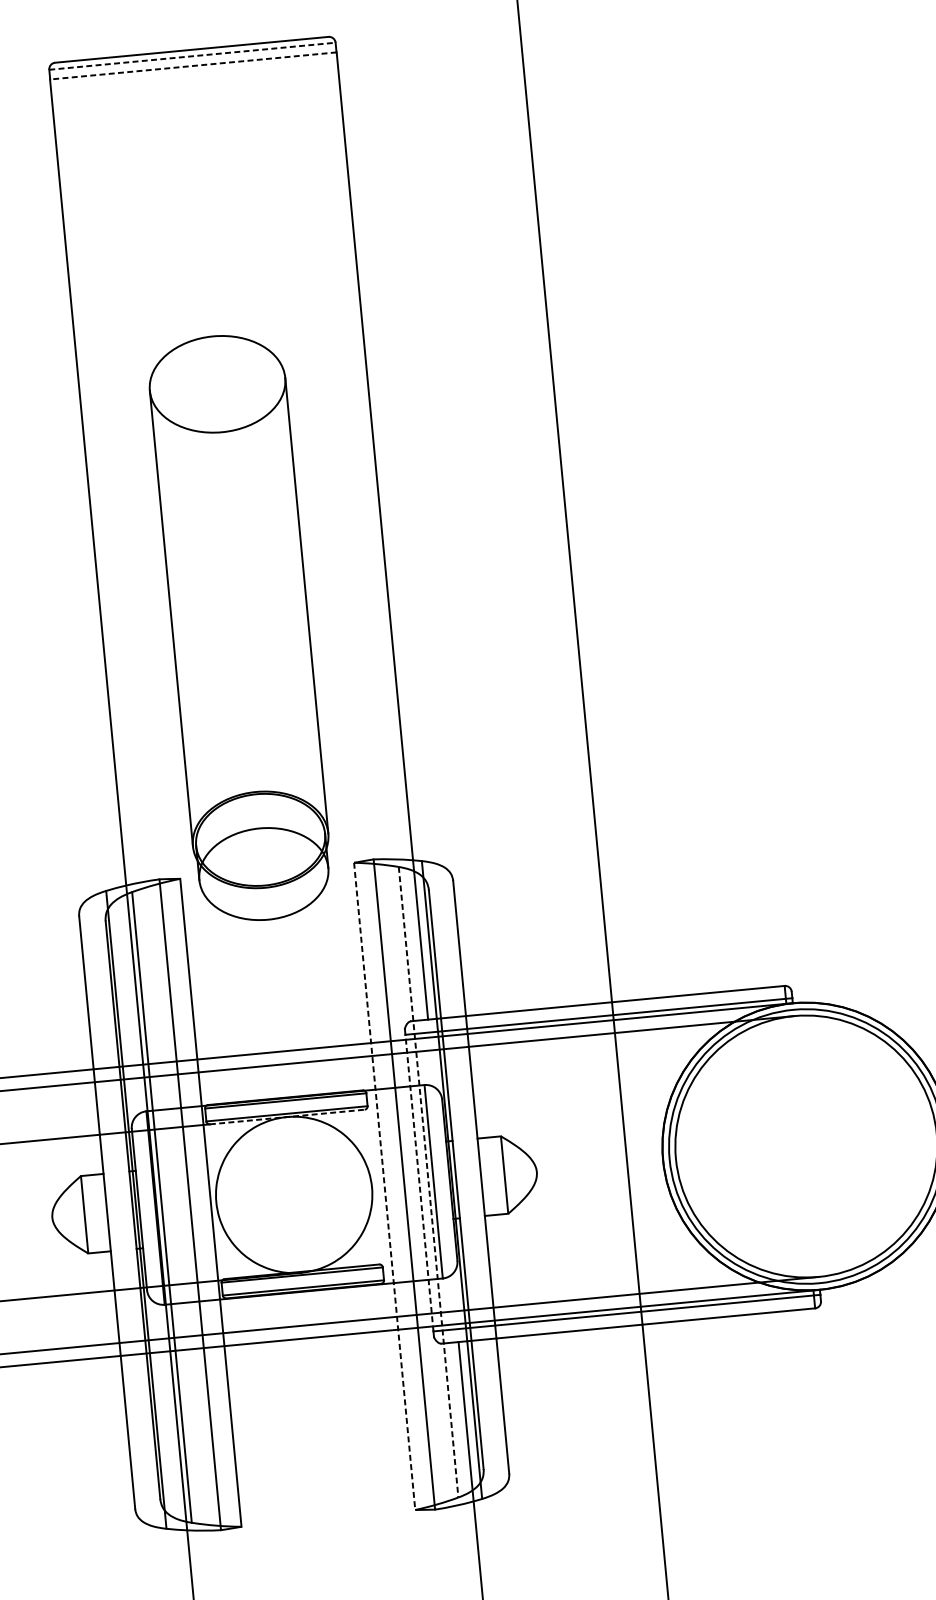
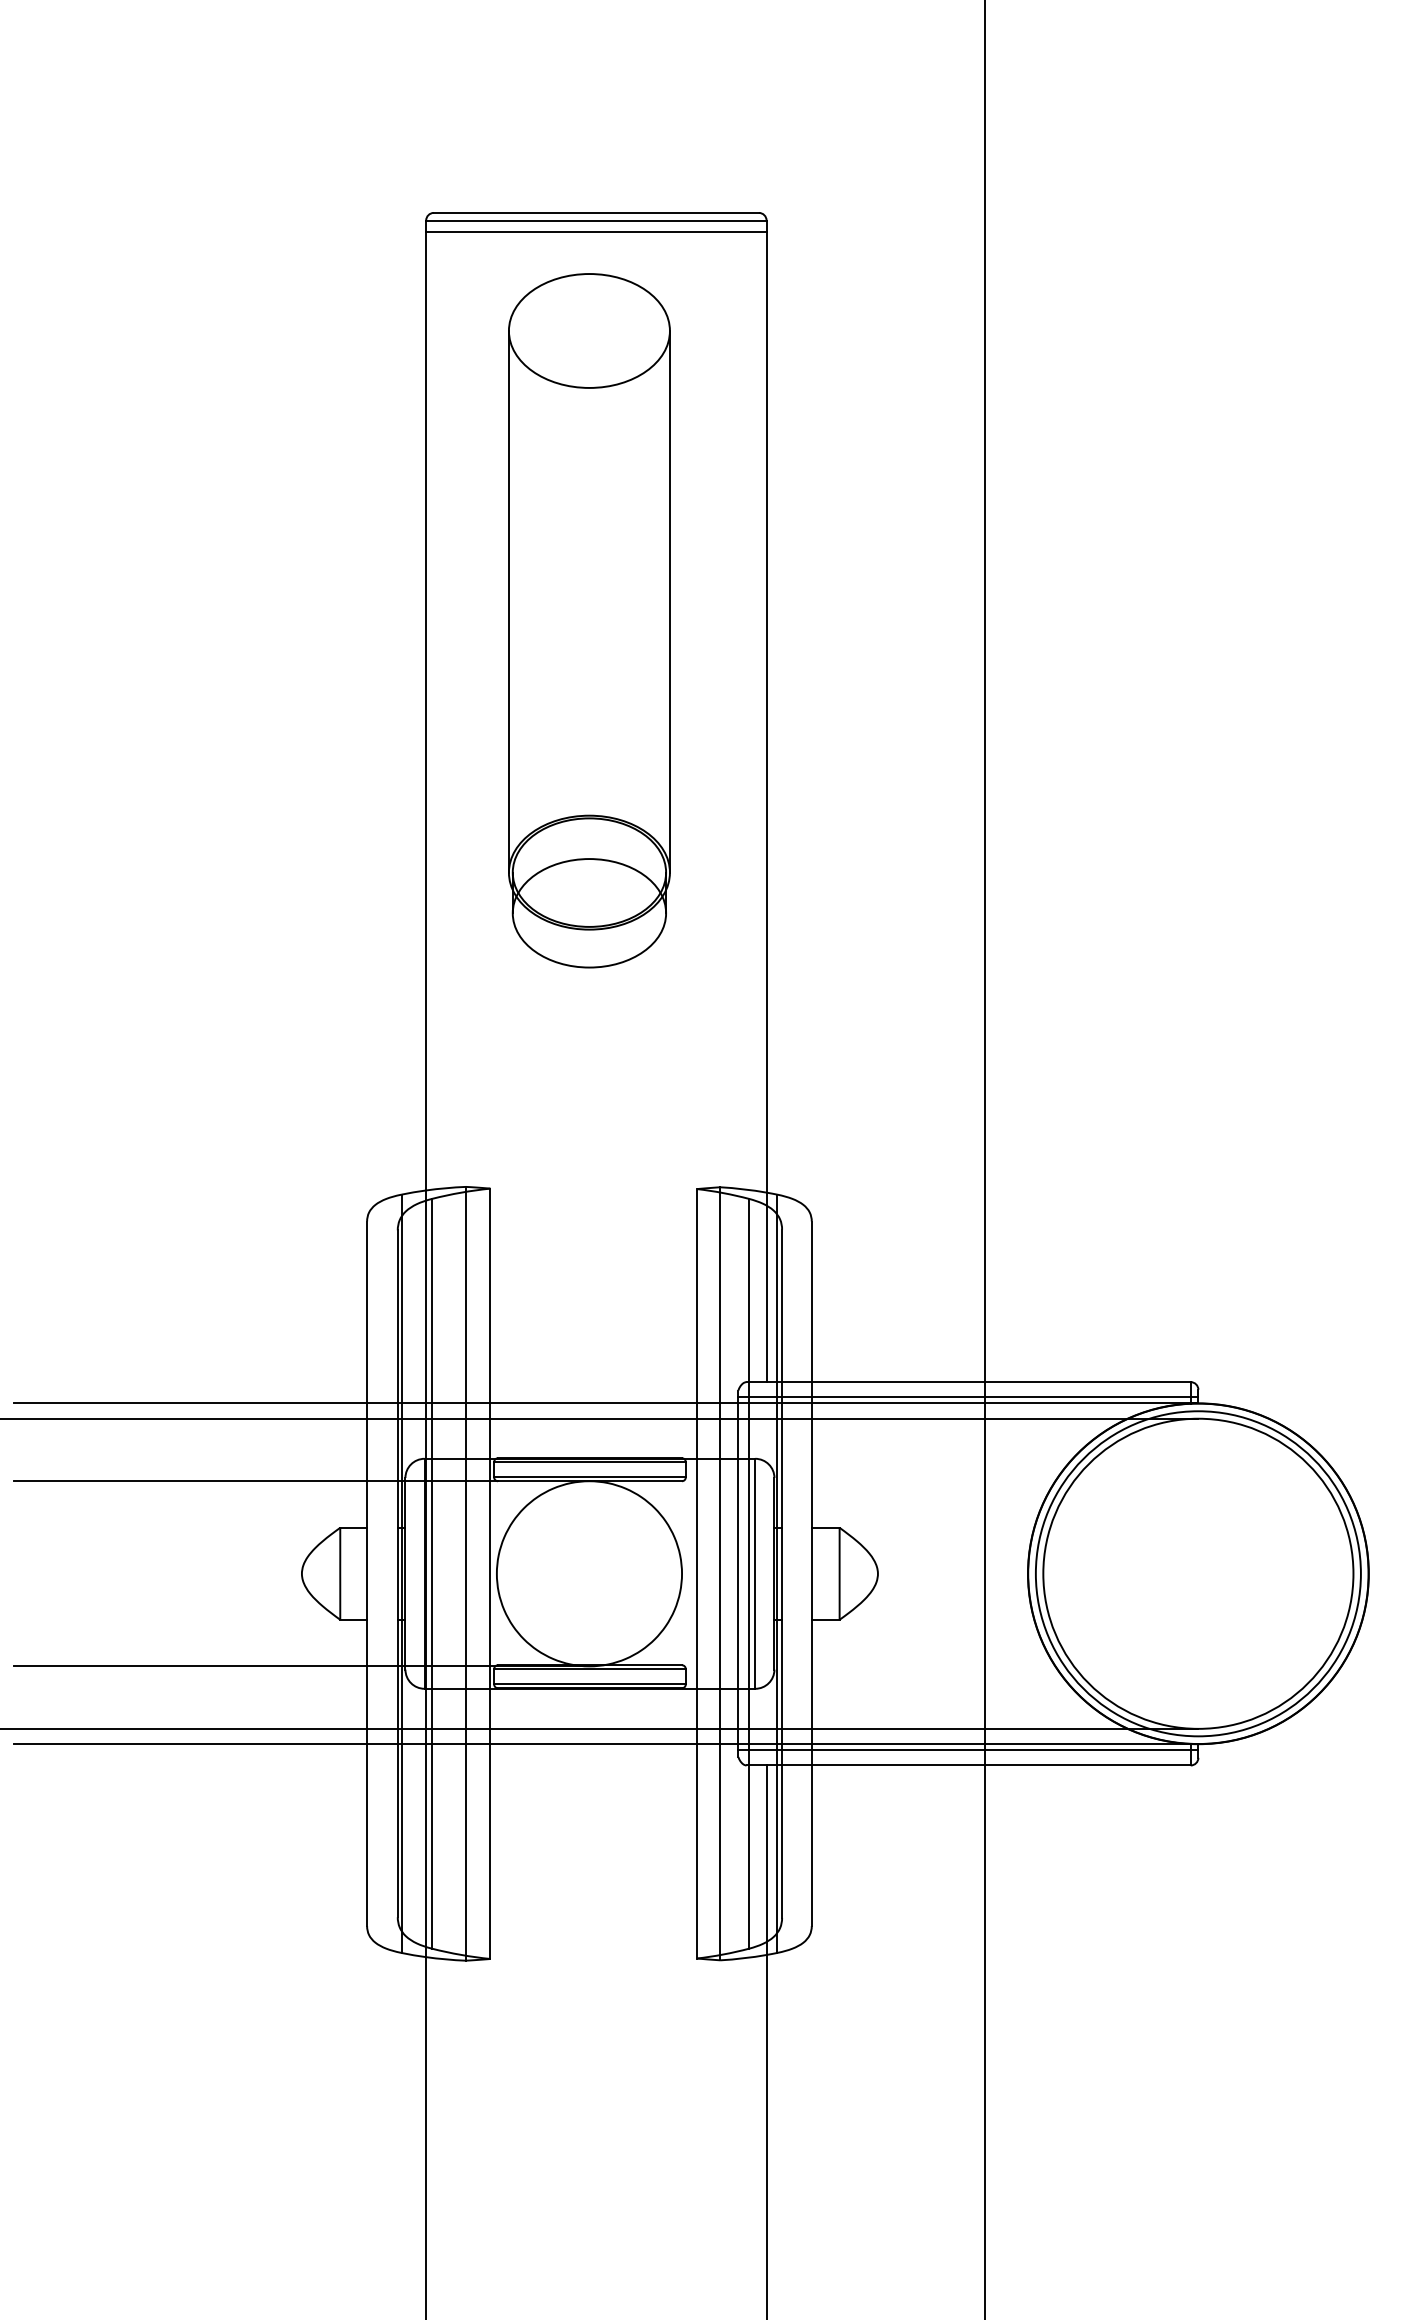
line: (192, 56) -> (596, 220), dashed -> solid
line: (192, 66) -> (595, 232), dashed -> solid
part: (240, 627) -> (589, 620), moved
line: (287, 1117) -> (590, 1481), dashed -> solid
line: (428, 1181) -> (749, 1573), dashed -> solid
line: (419, 1182) -> (738, 1573), dashed -> solid
line: (385, 1186) -> (697, 1573), dashed -> solid

